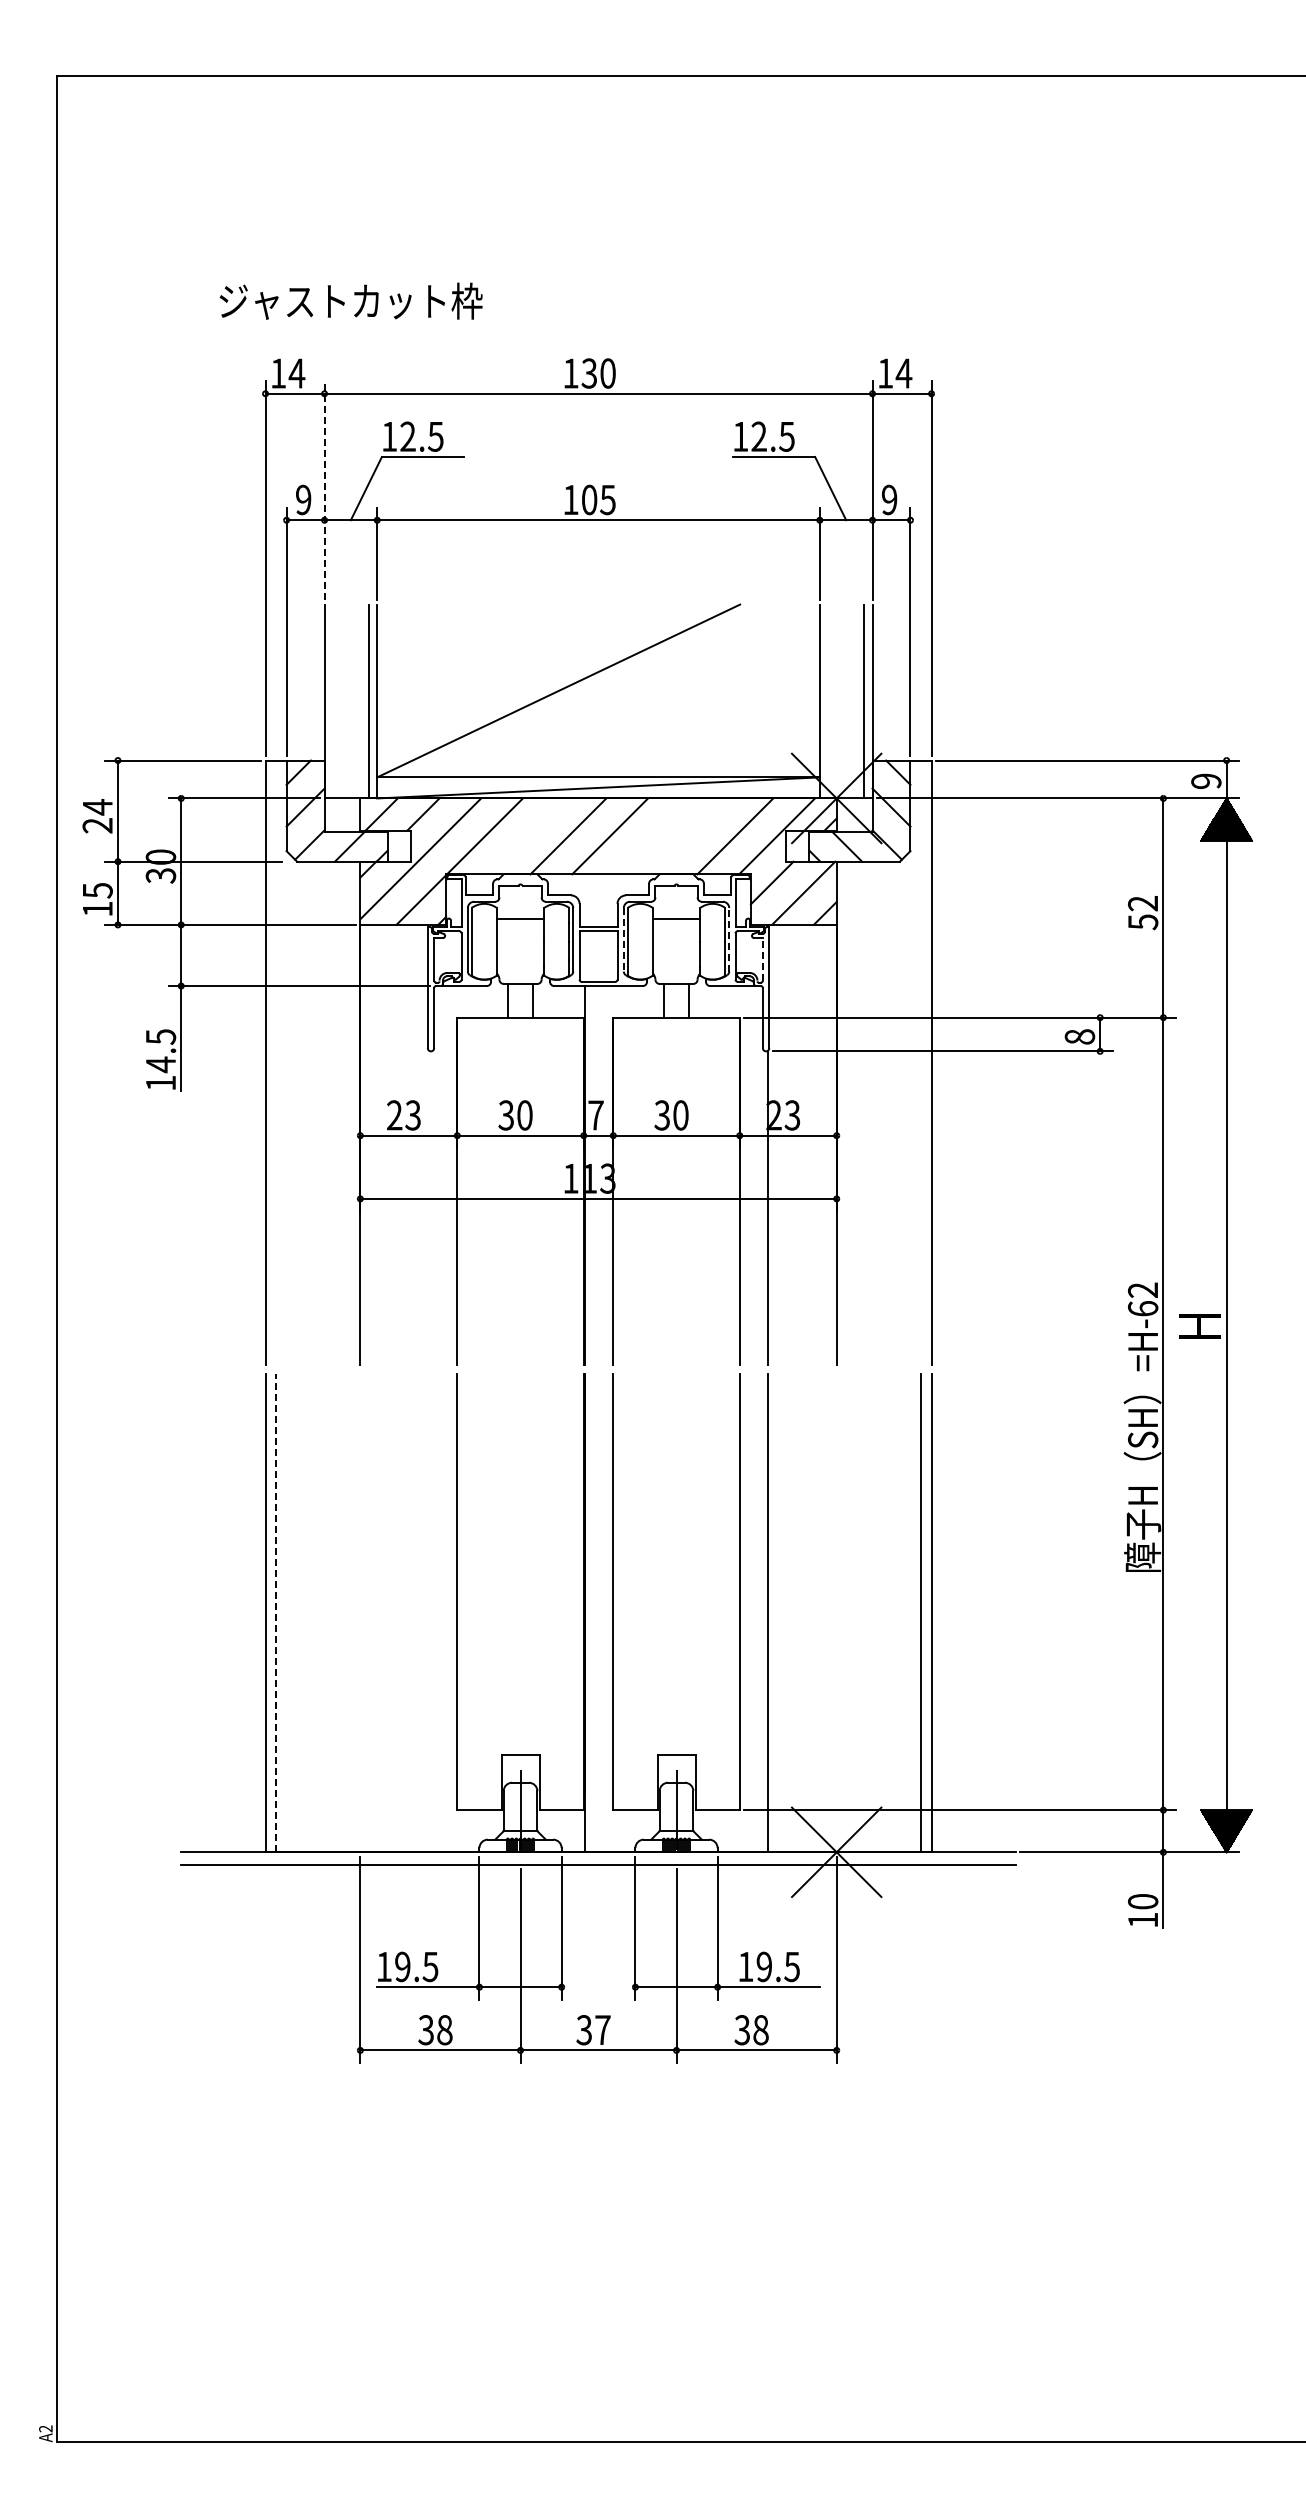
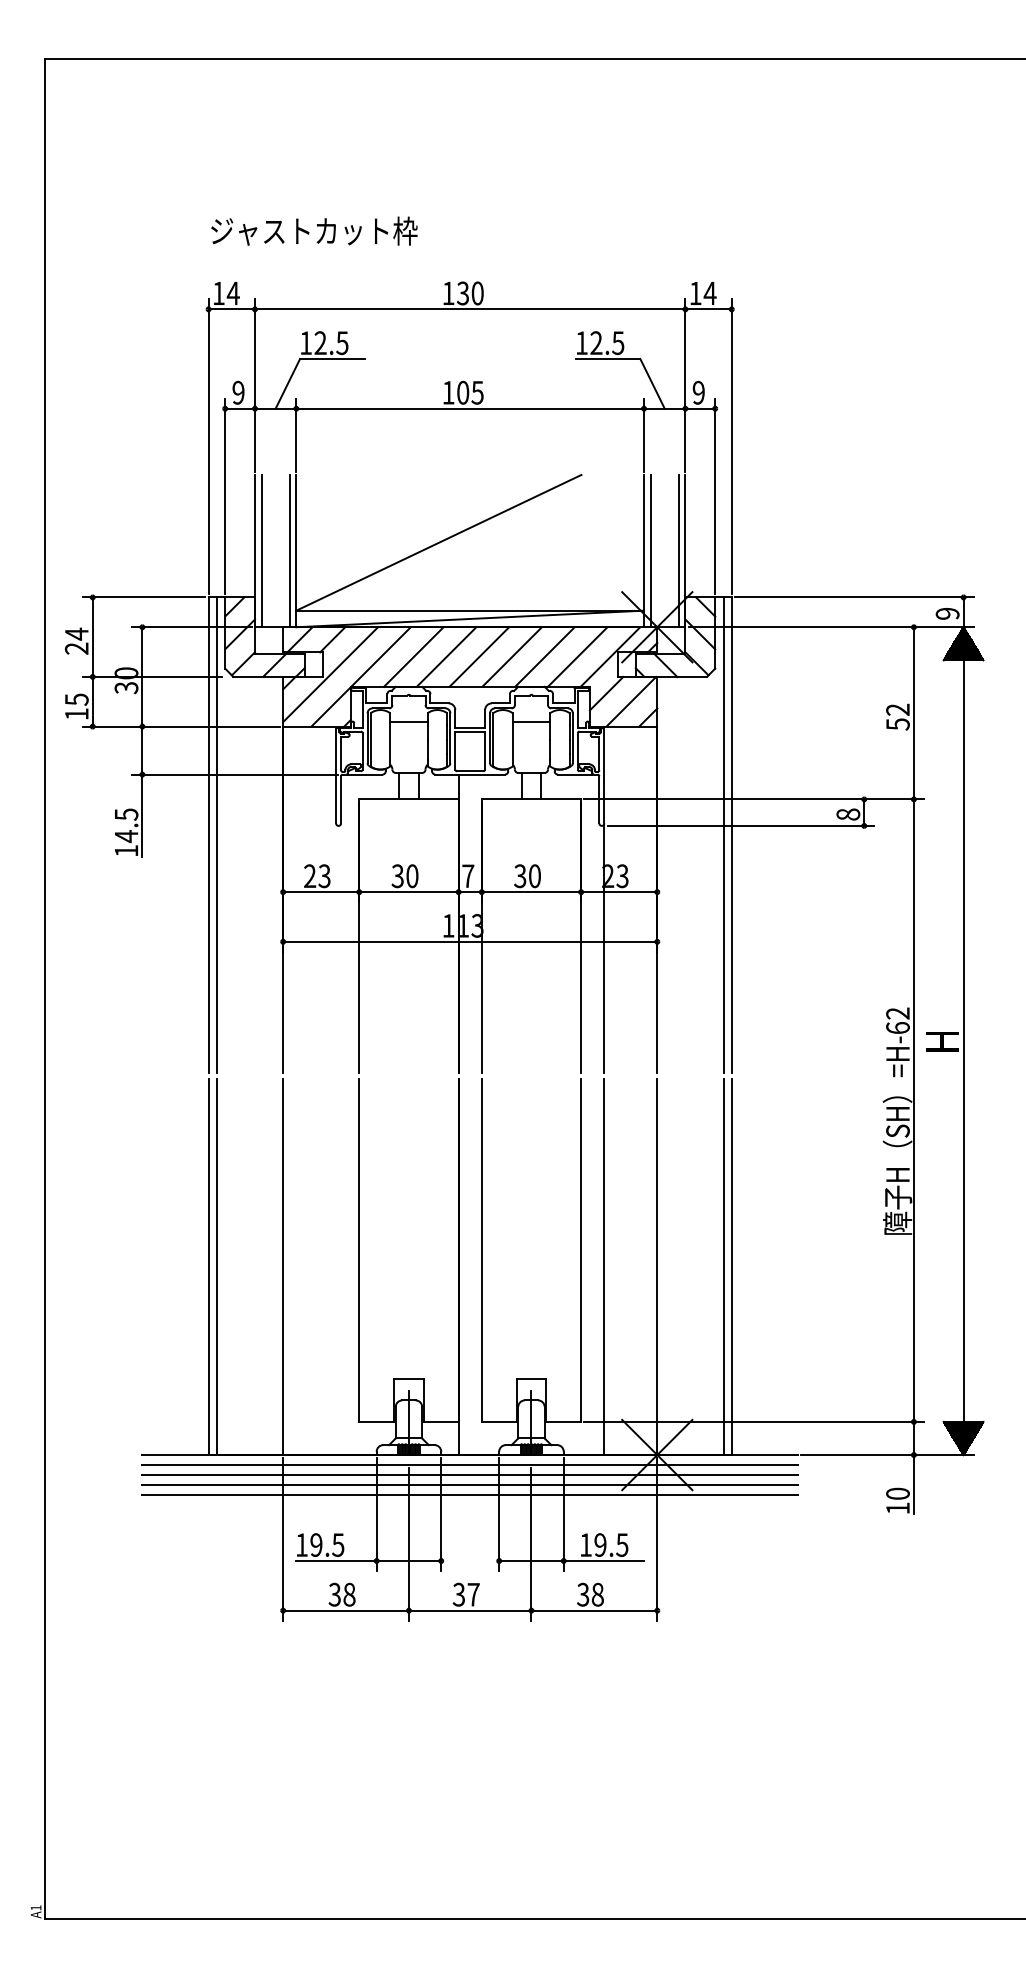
text: (350, 300) -> (313, 230), moved
line: (324, 490) -> (254, 385), dashed -> solid
line: (332, 701) -> (261, 551), added
line: (828, 701) -> (650, 551), added
line: (526, 836) -> (413, 657), added
line: (651, 836) -> (511, 657), added
line: (693, 836) -> (544, 657), added
line: (623, 939) -> (489, 738), dashed -> solid
line: (729, 939) -> (573, 738), dashed -> solid
line: (762, 958) -> (599, 752), dashed -> solid
line: (276, 1062) -> (217, 834), added
line: (921, 1062) -> (723, 834), added
line: (276, 1612) -> (217, 1266), dashed -> solid
line: (360, 1612) -> (283, 1266), added
line: (836, 1612) -> (657, 1266), added
line: (598, 1877) -> (470, 1474), added
line: (598, 1890) -> (470, 1485), added
line: (598, 1902) -> (470, 1494), added
text: (45, 2428) -> (35, 1907), A2 -> A1

